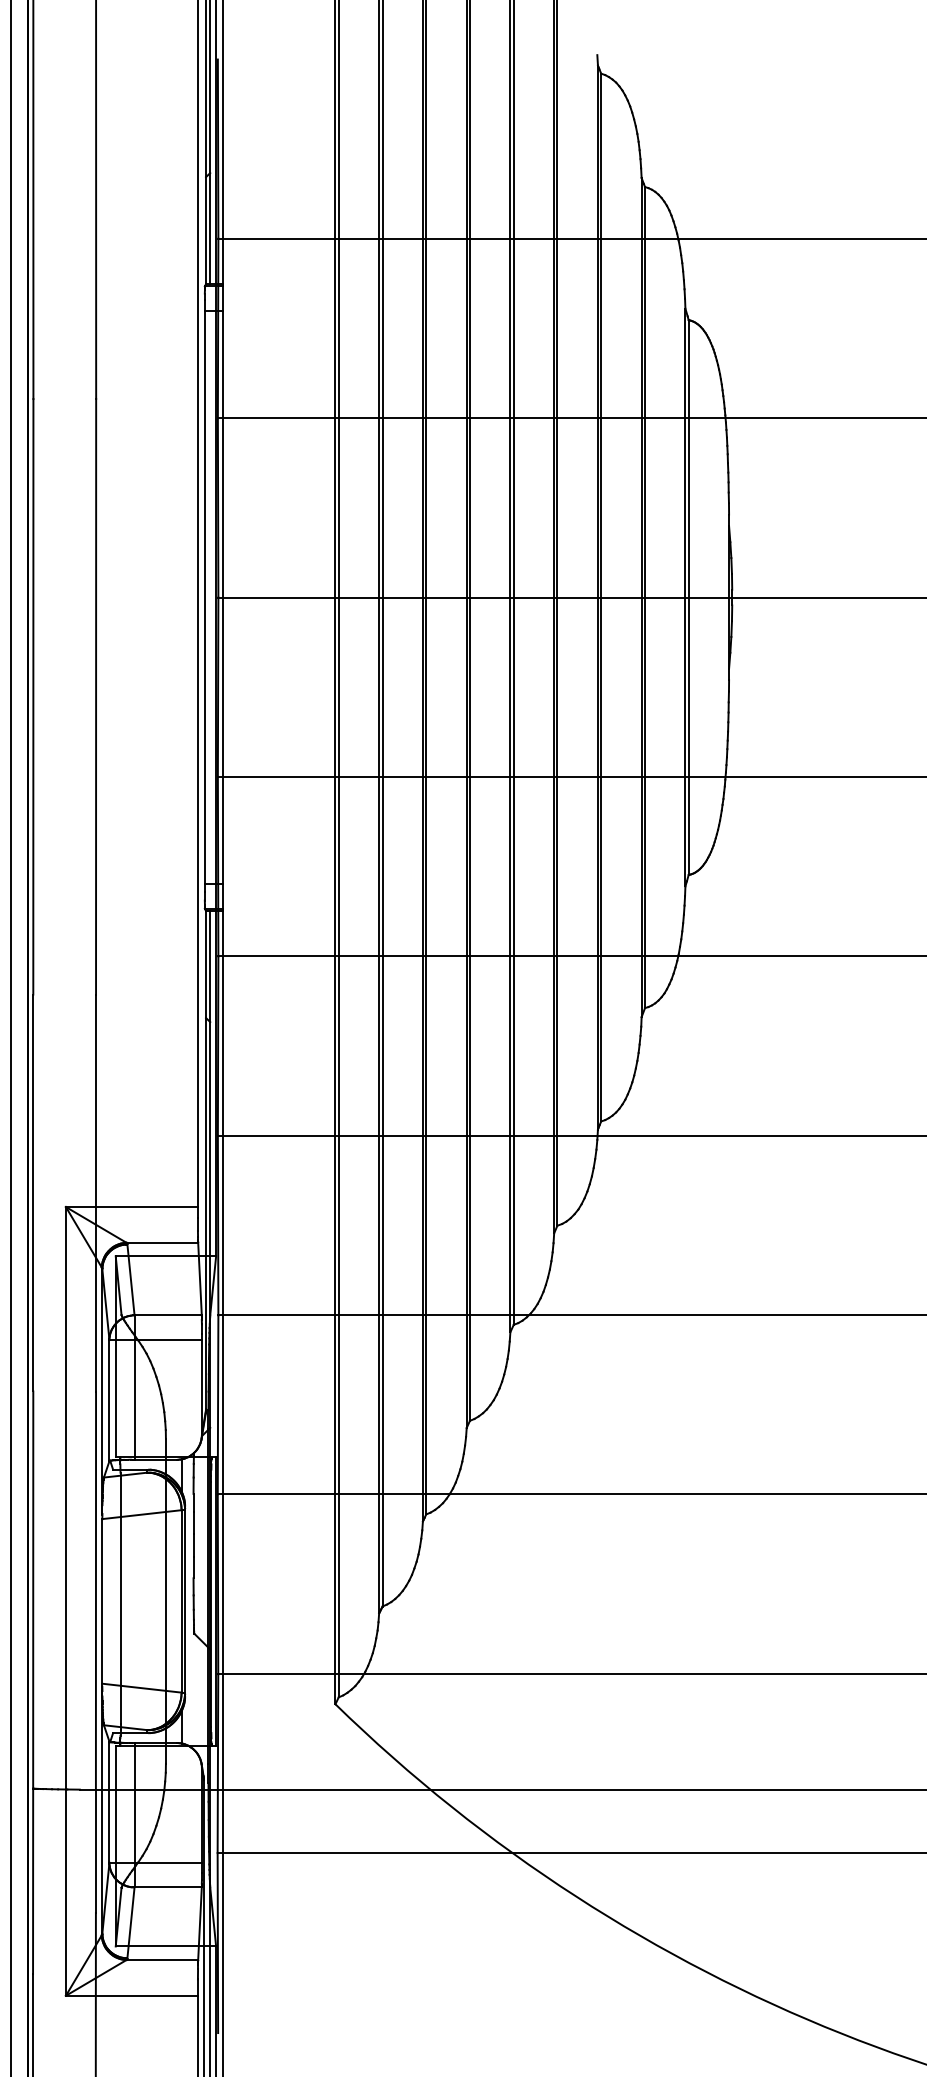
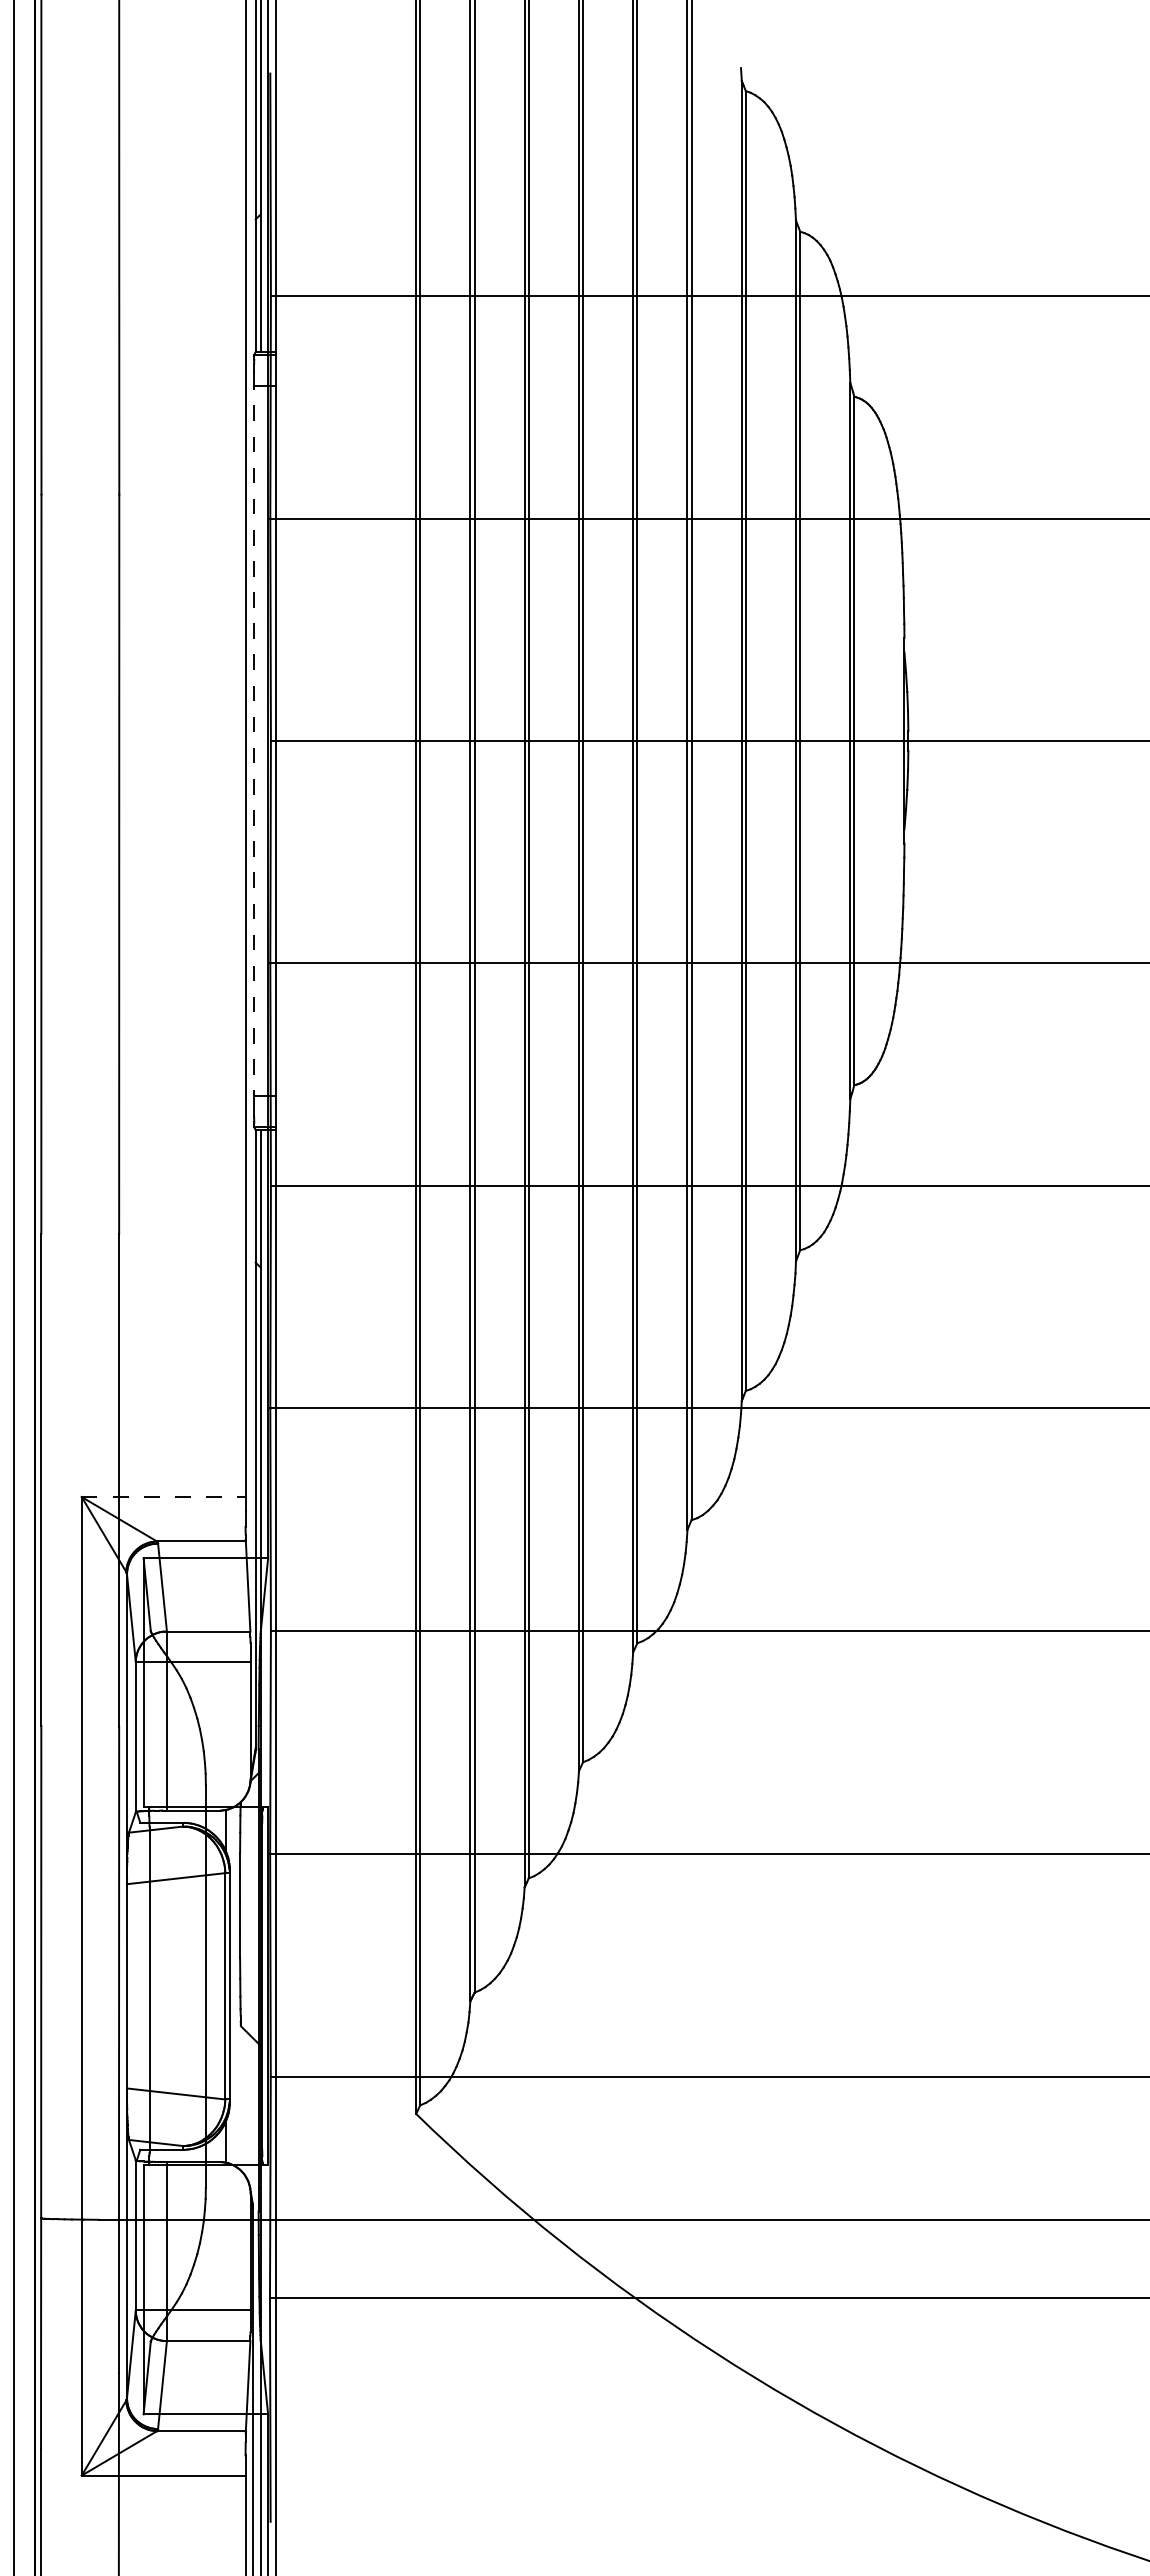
line: (205, 601) -> (254, 745), solid -> dashed
line: (131, 1207) -> (163, 1497), solid -> dashed

